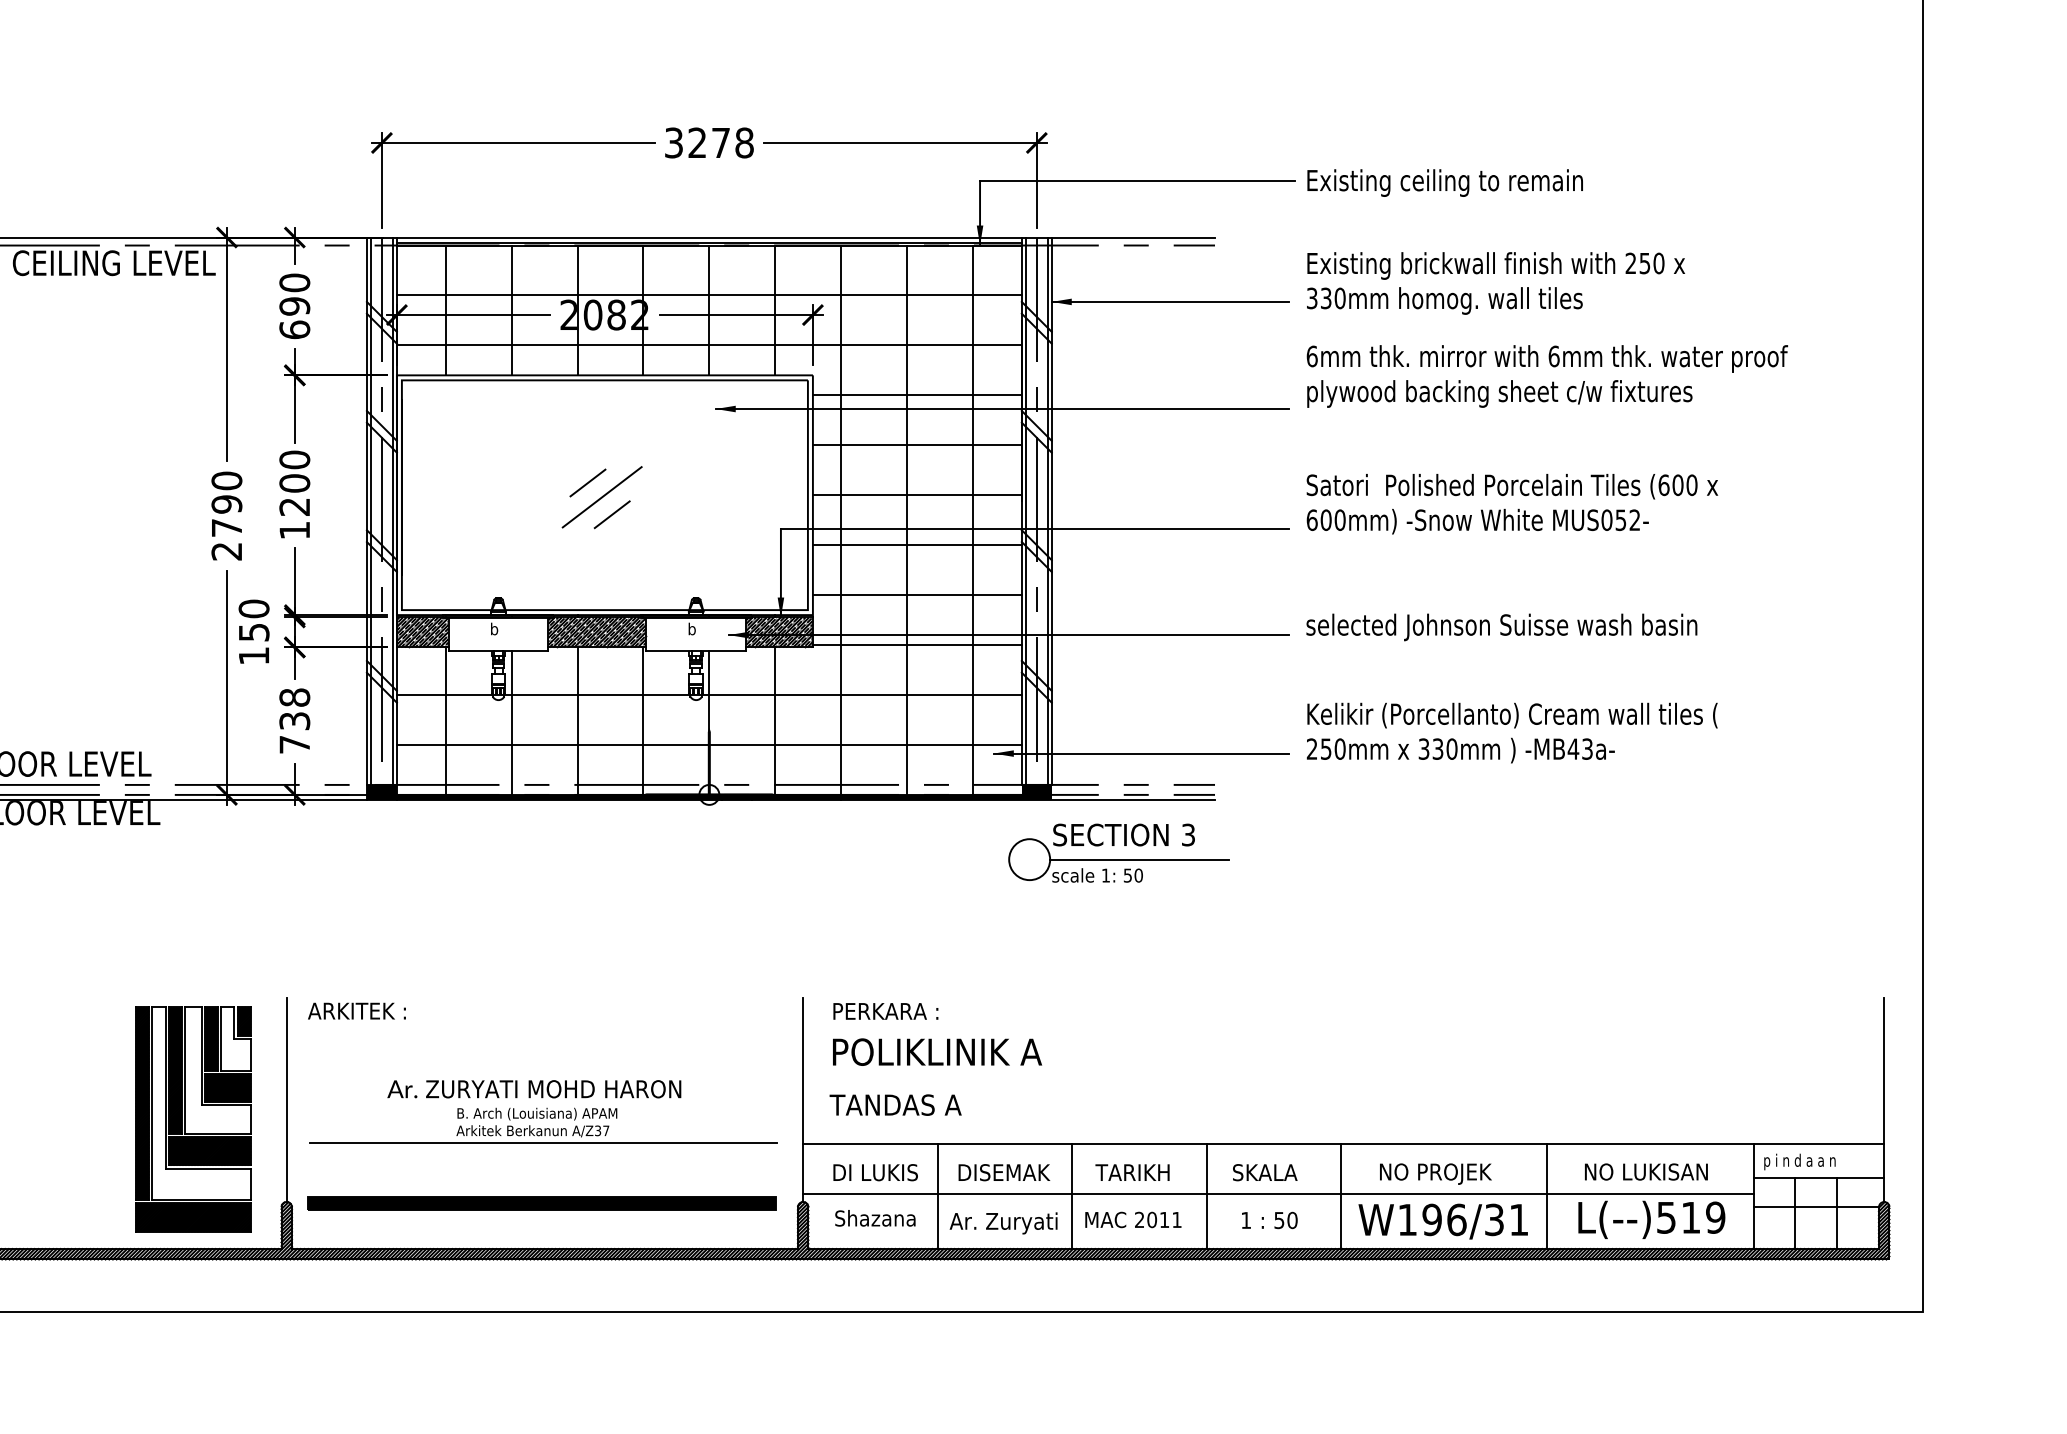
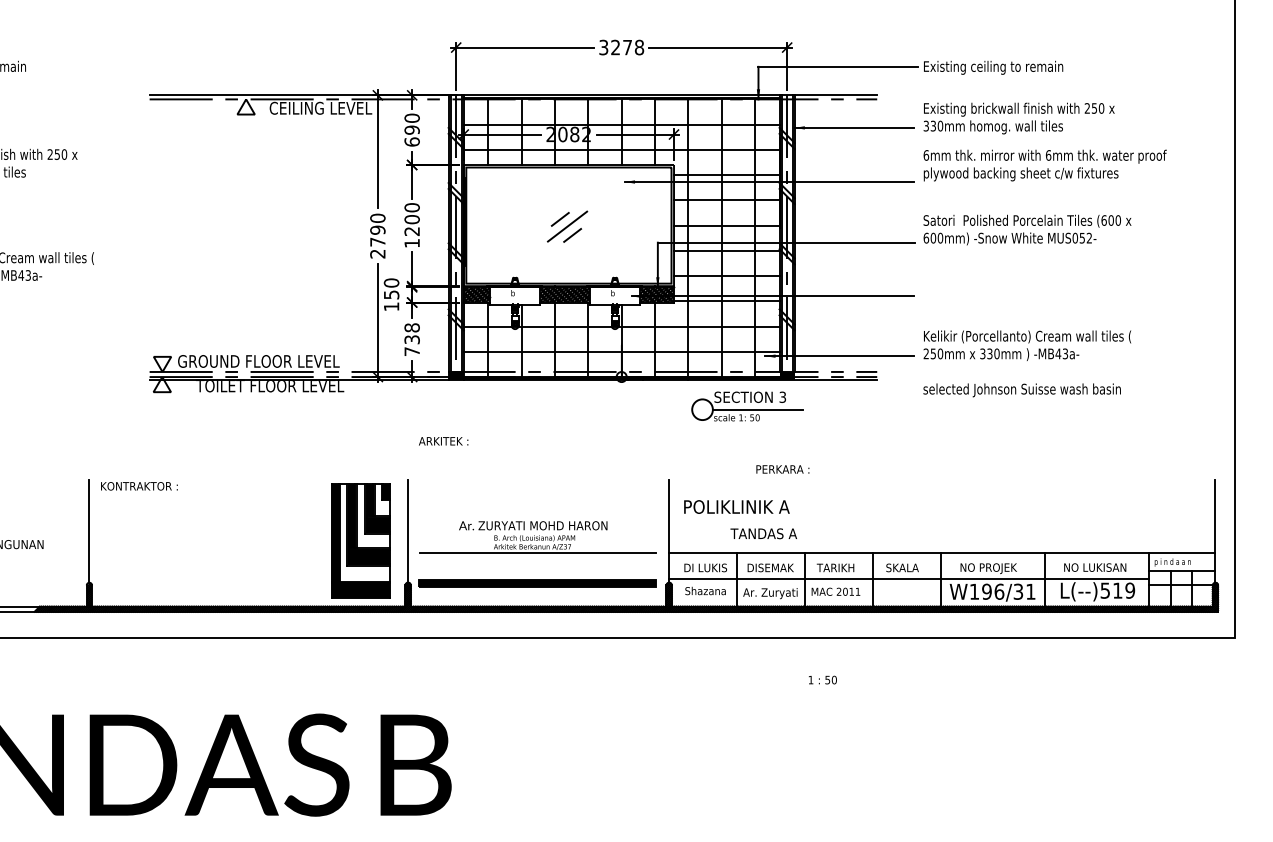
text: (1500, 627) -> (1021, 390), moved
part: (1118, 853) -> (747, 406), moved
text: (356, 1011) -> (443, 441), moved
text: (885, 1011) -> (782, 469), moved
text: (895, 1104) -> (763, 533), moved
text: (1268, 1219) -> (822, 679), moved

